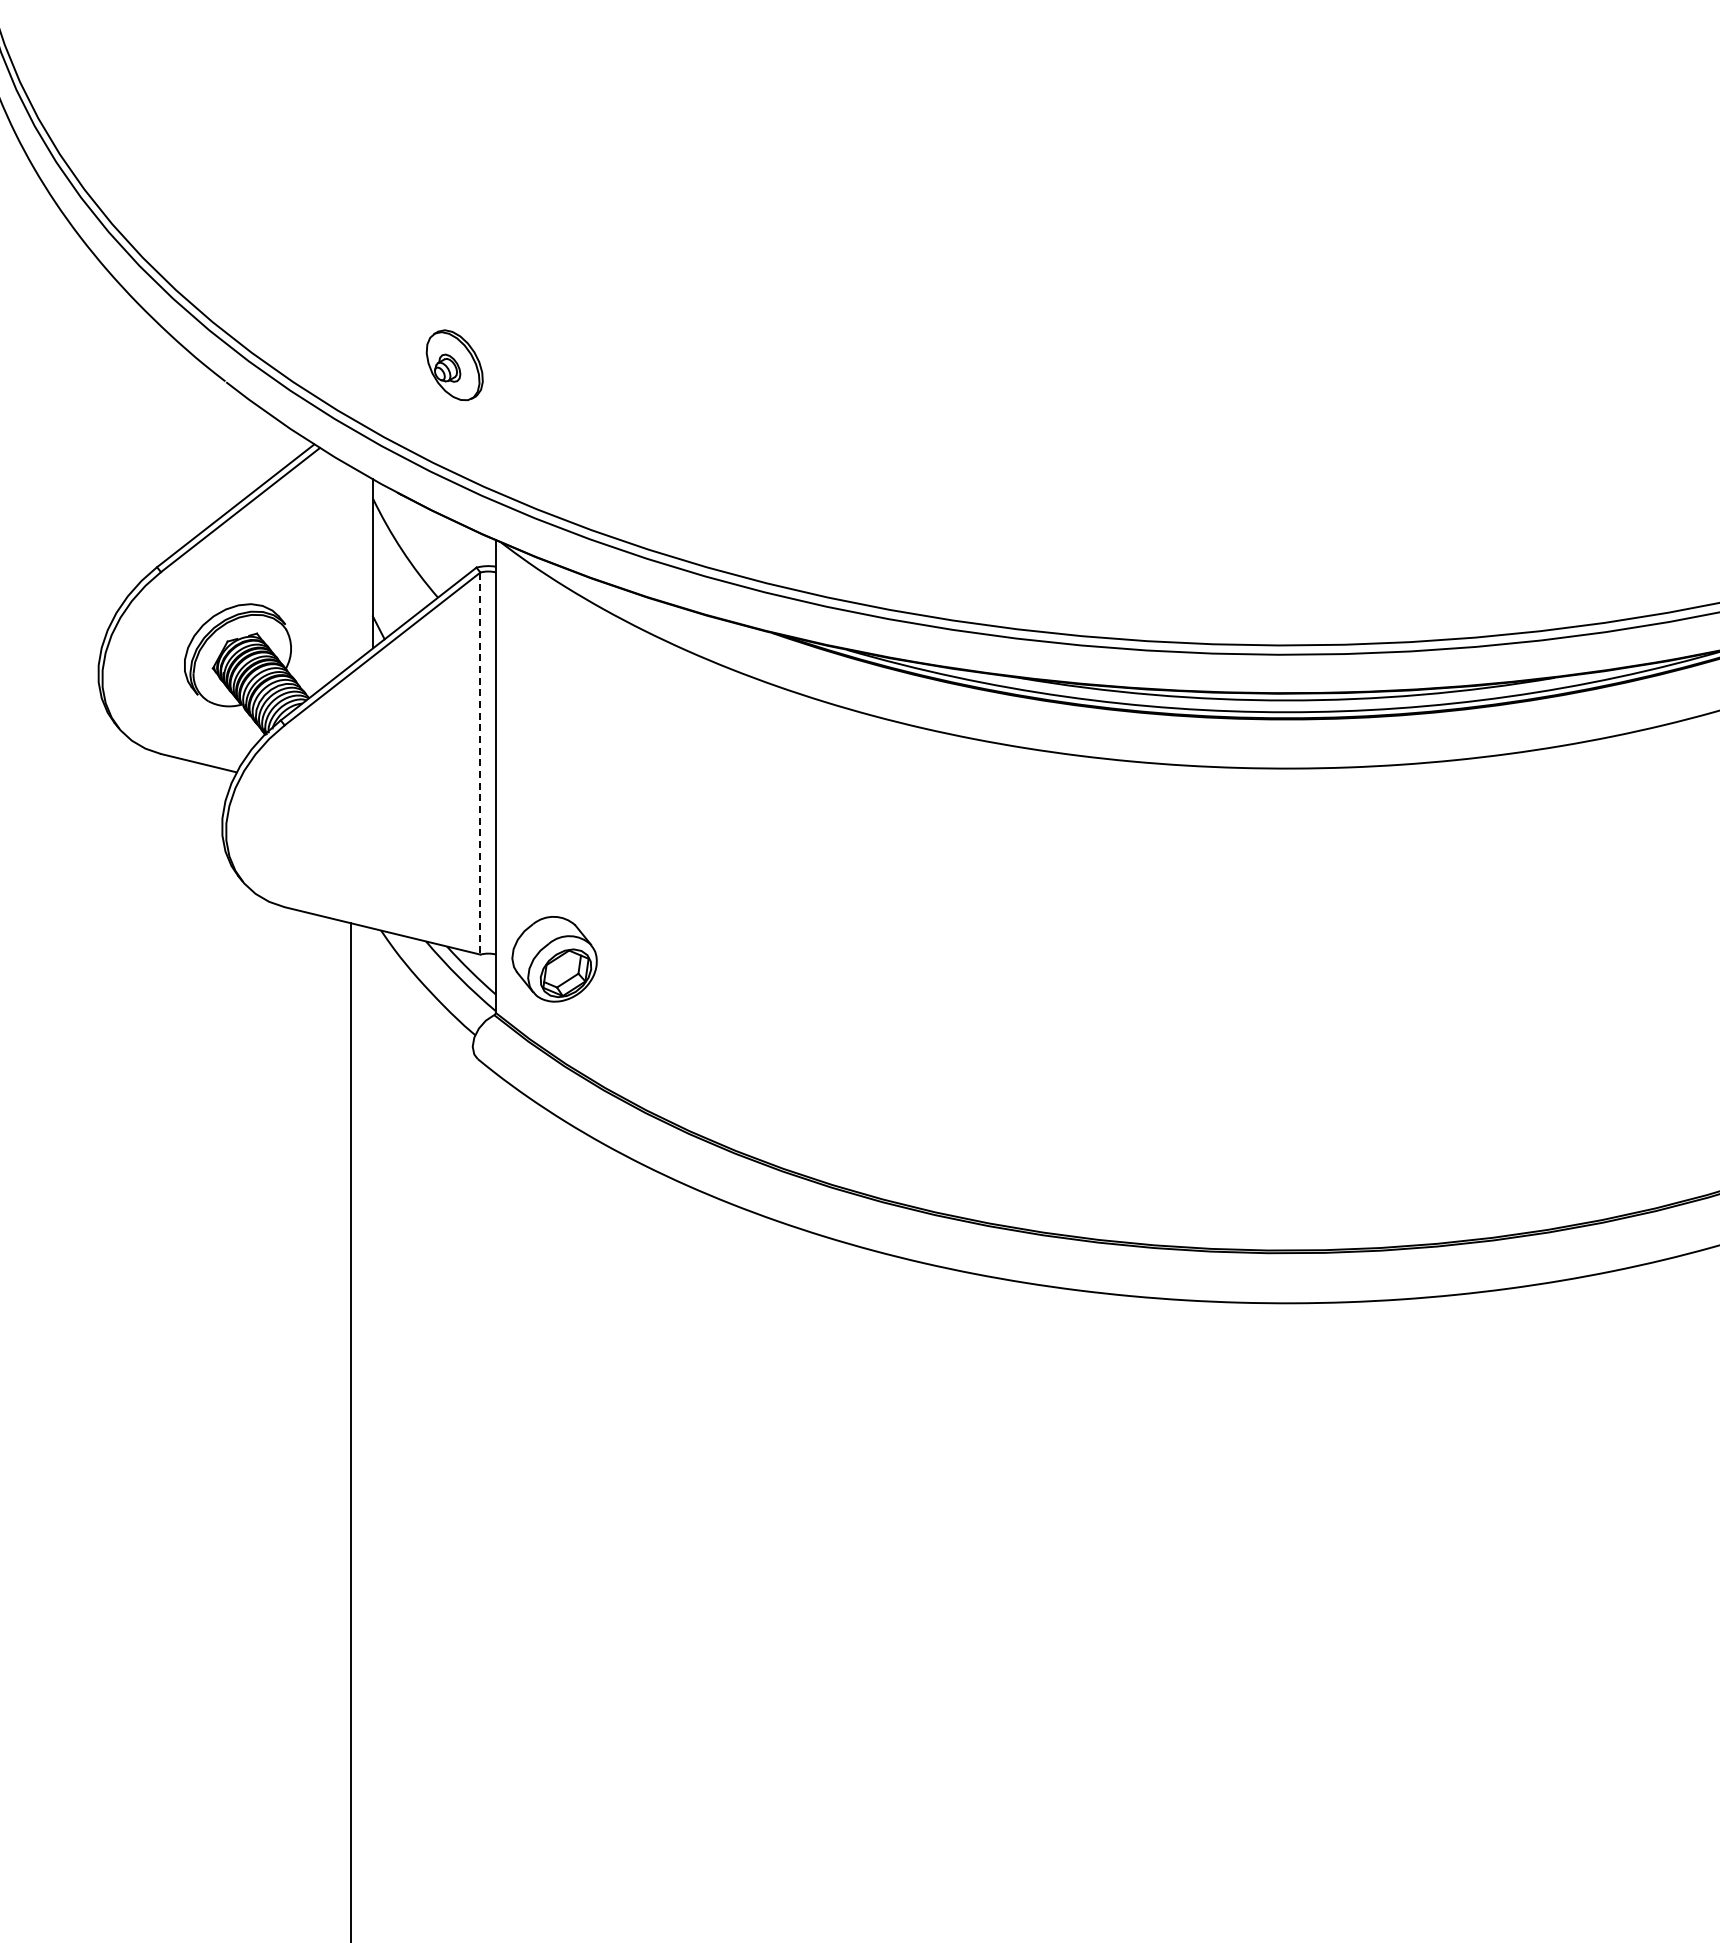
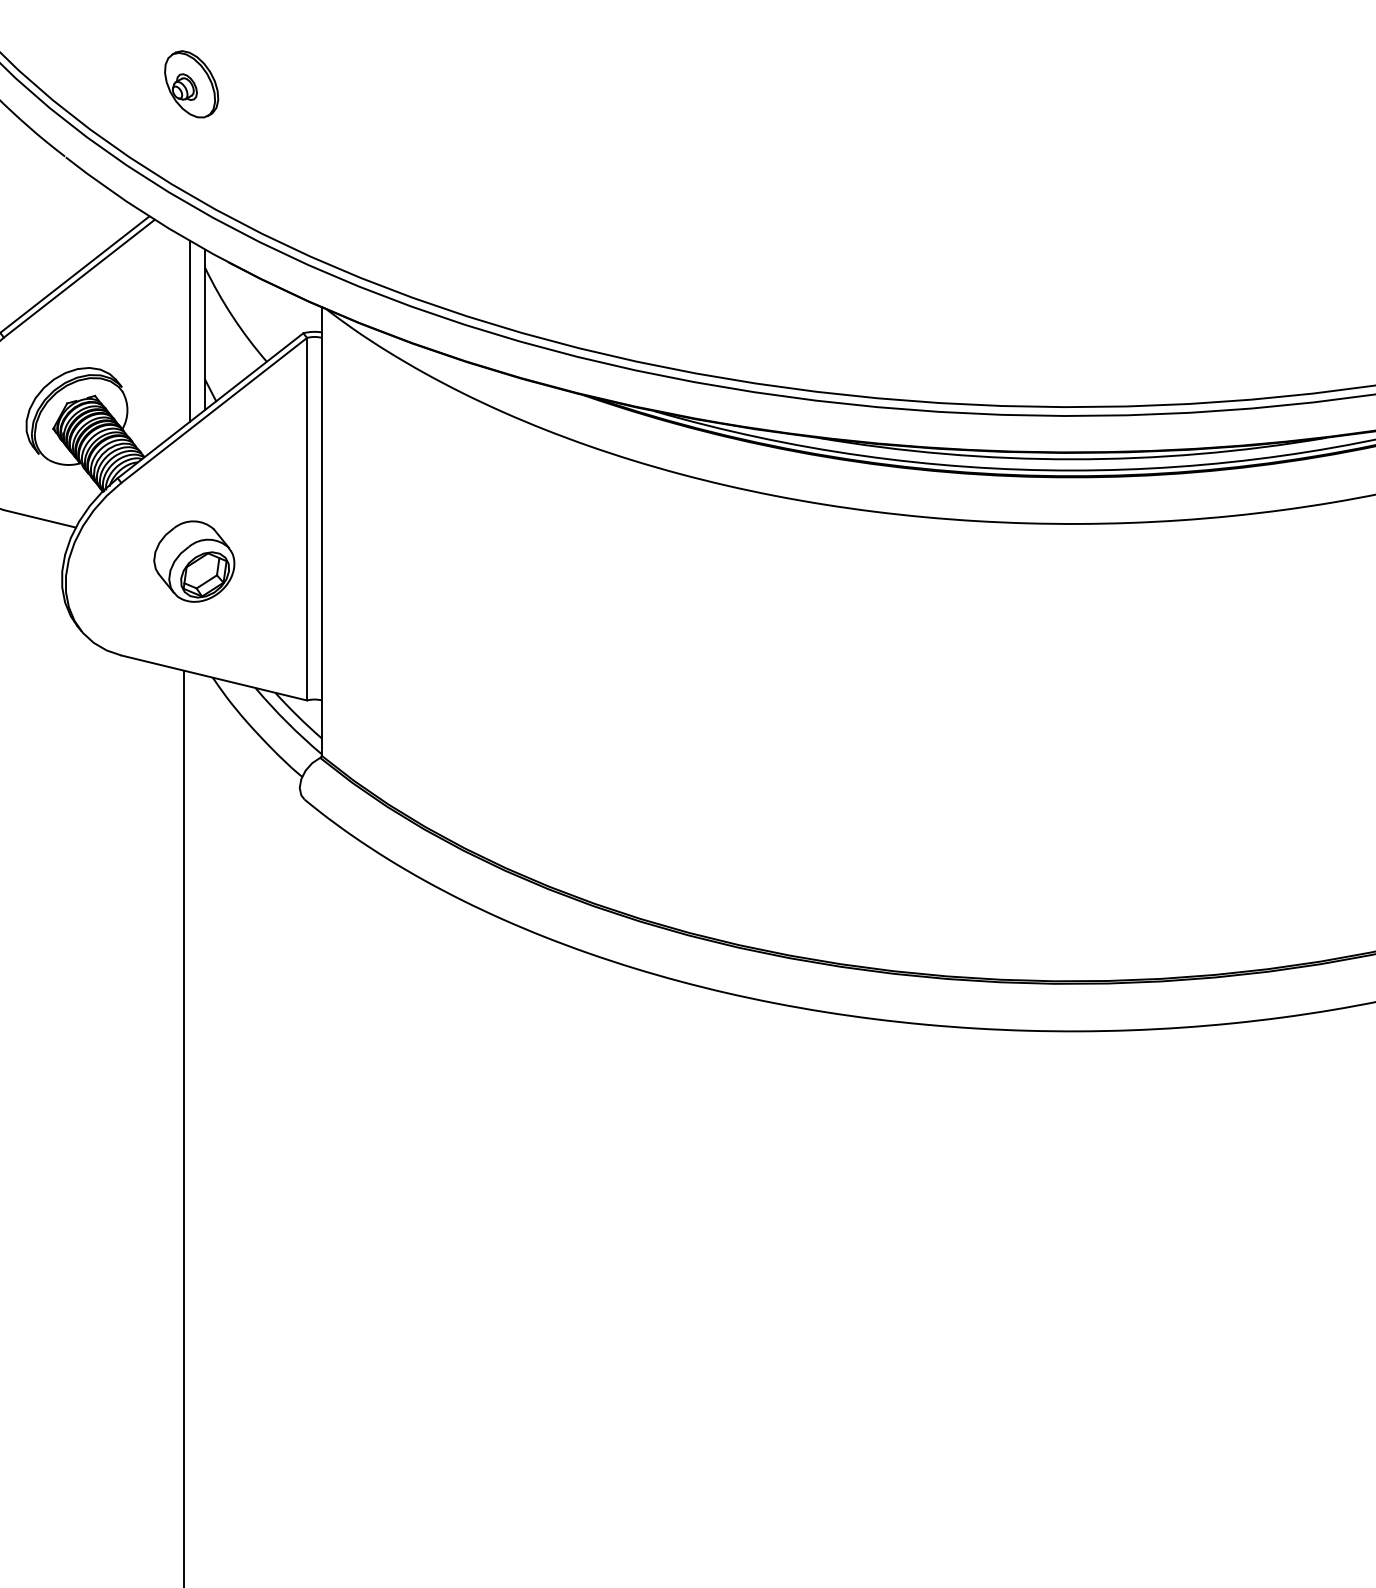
part: (454, 365) -> (191, 84), moved
line: (356, 565) -> (189, 331), added
line: (480, 764) -> (307, 520), dashed -> solid
part: (554, 959) -> (194, 561), moved

